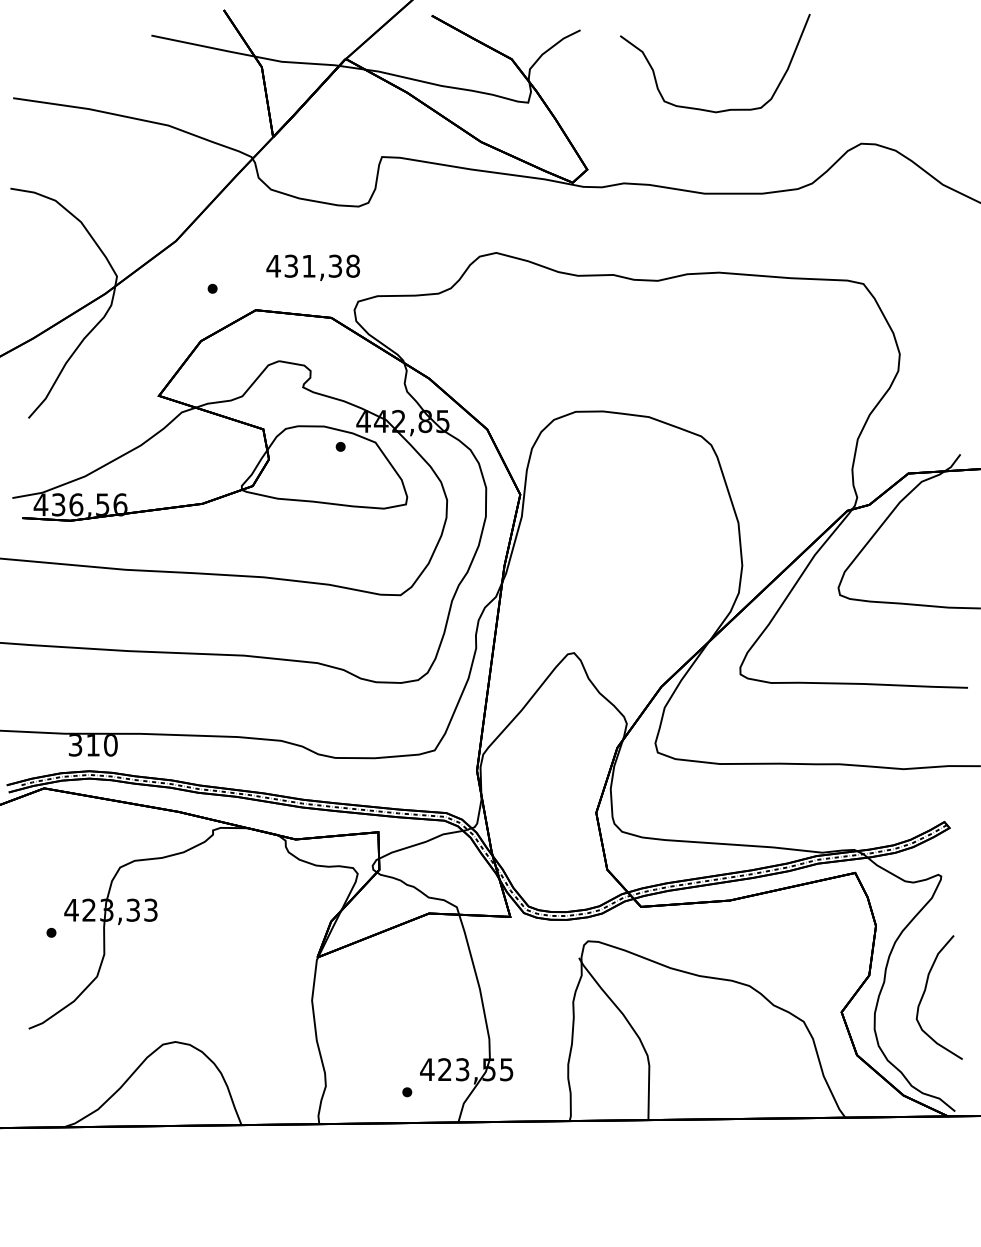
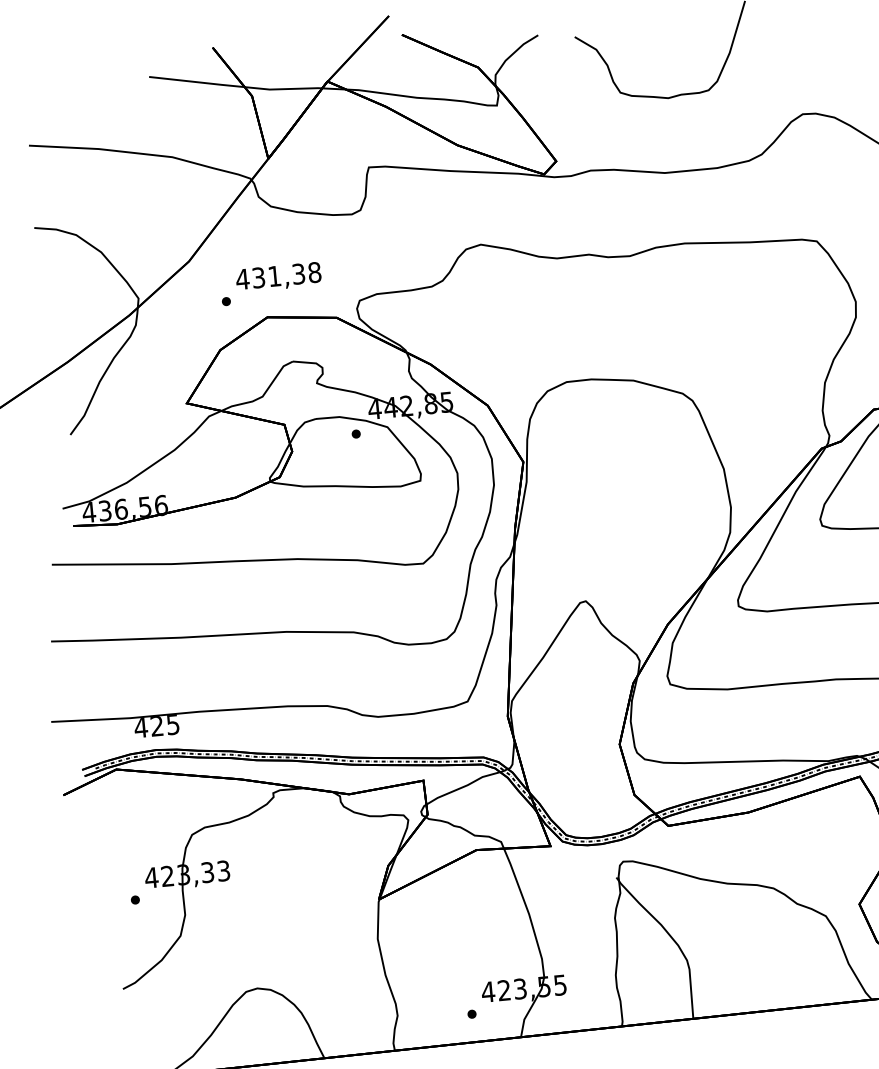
text: (312, 267) -> (278, 277), moved
text: (92, 745) -> (156, 726), 310 -> 425

